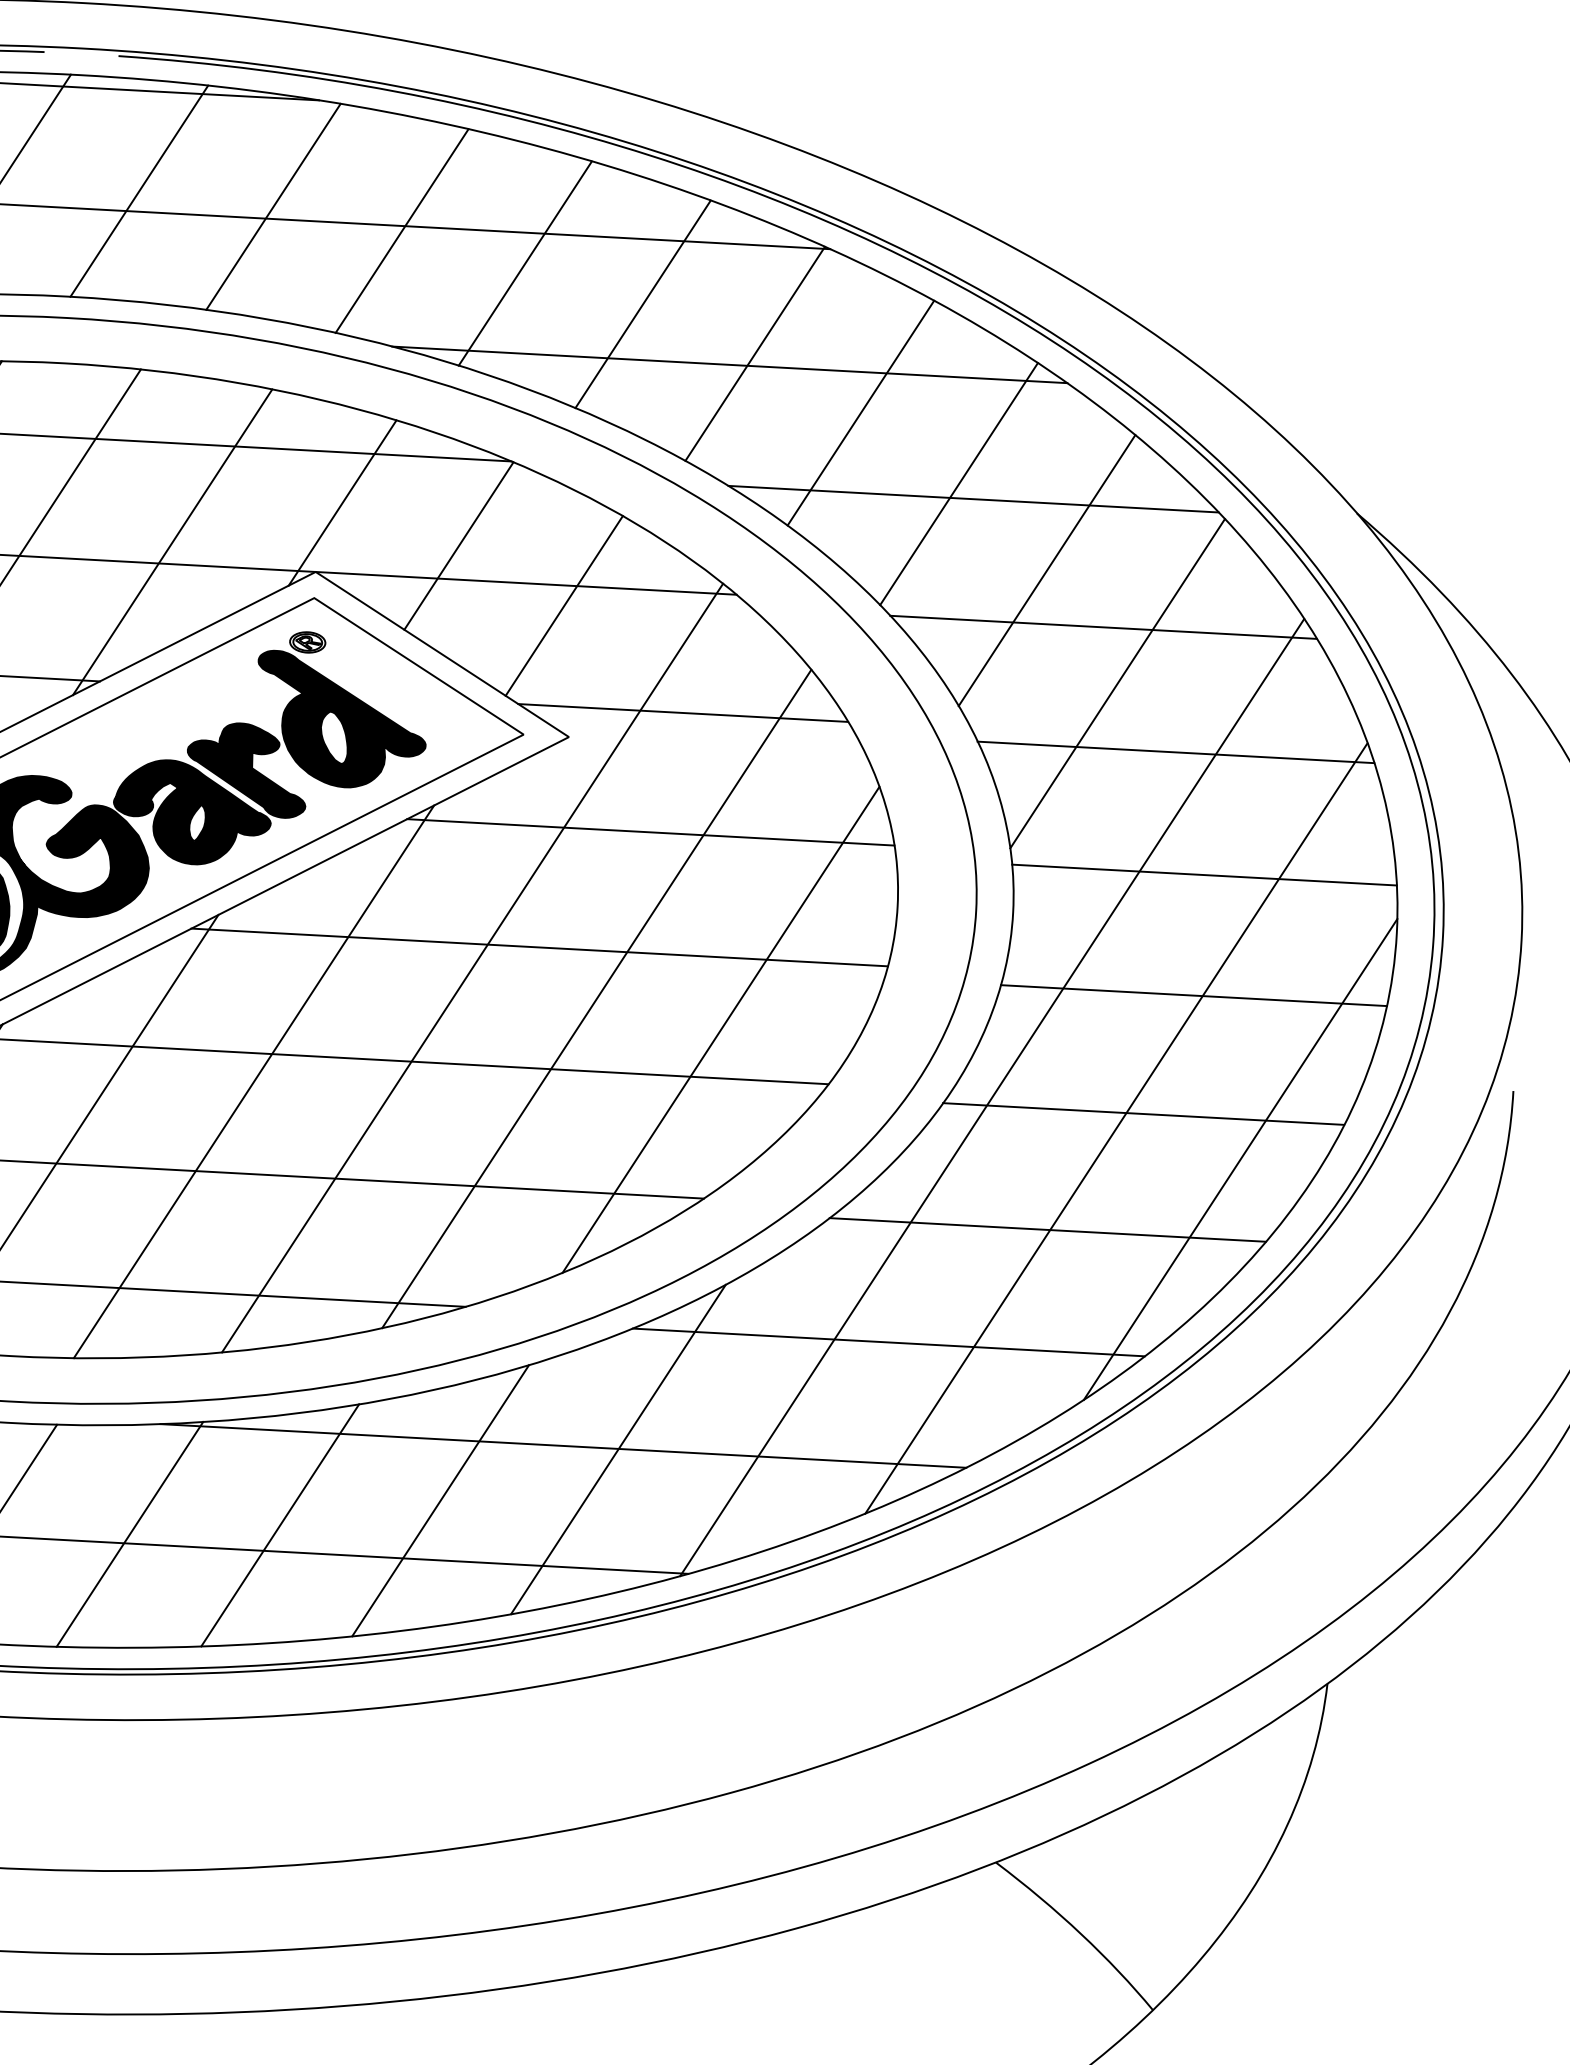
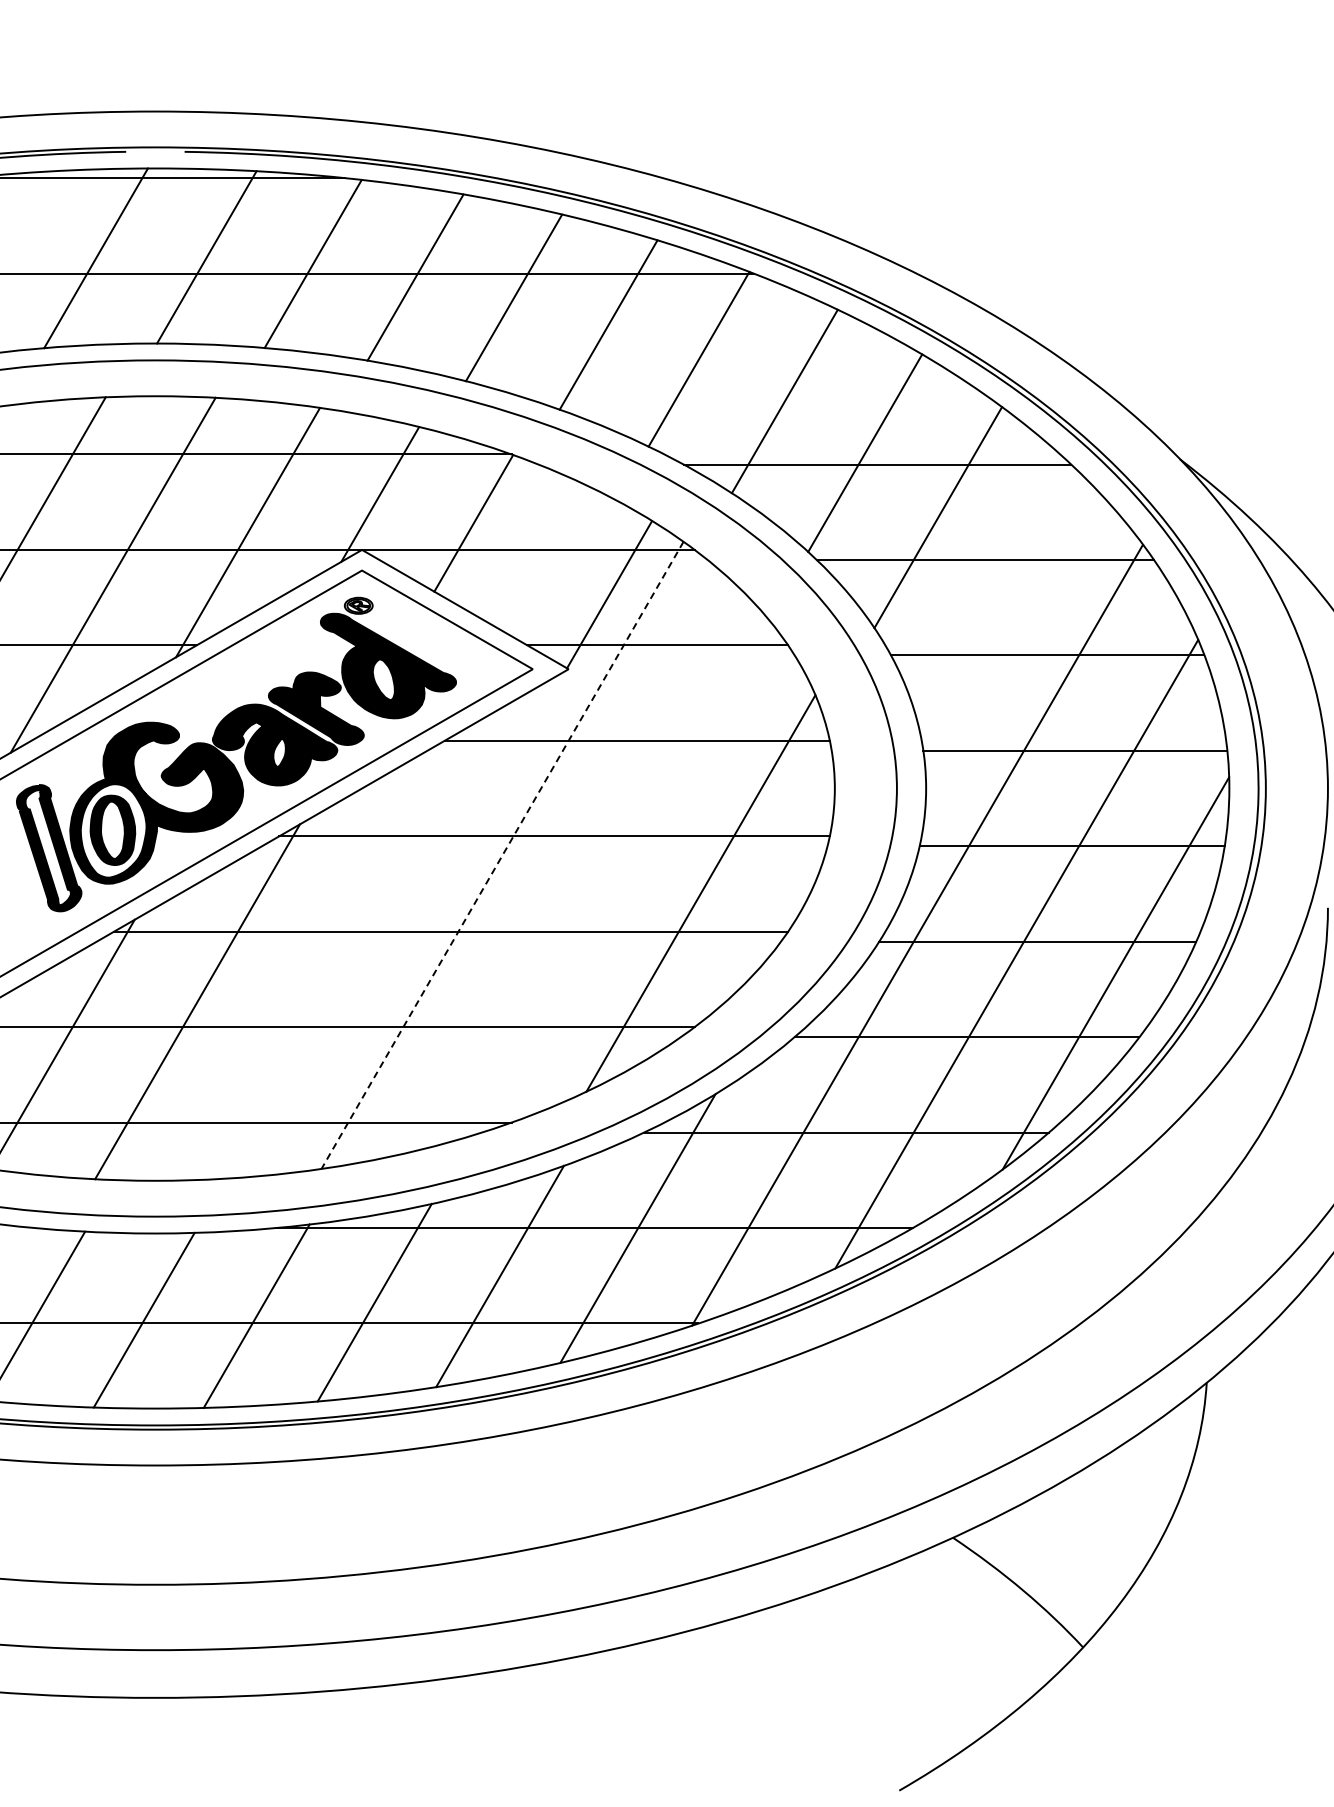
line: (729, 365) -> (679, 369), removed
line: (564, 605) -> (609, 594), moved
line: (1117, 683) -> (998, 603), removed
line: (472, 968) -> (502, 855), solid -> dashed
line: (596, 997) -> (601, 873), removed
line: (254, 1080) -> (335, 953), removed

